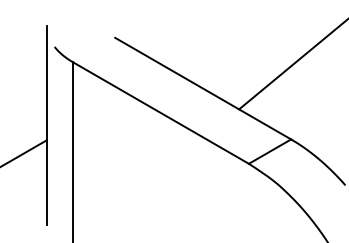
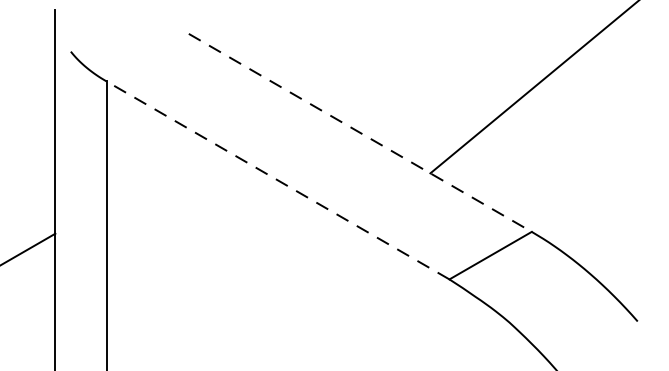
line: (203, 88) -> (360, 132), solid -> dashed
line: (160, 113) -> (277, 181), solid -> dashed

